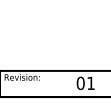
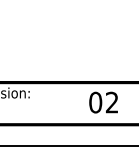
text: (90, 82) -> (111, 101), 01 -> 02

